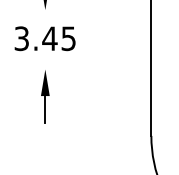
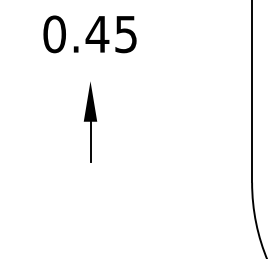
text: (21, 38) -> (54, 33), 3.45 -> 0.45

